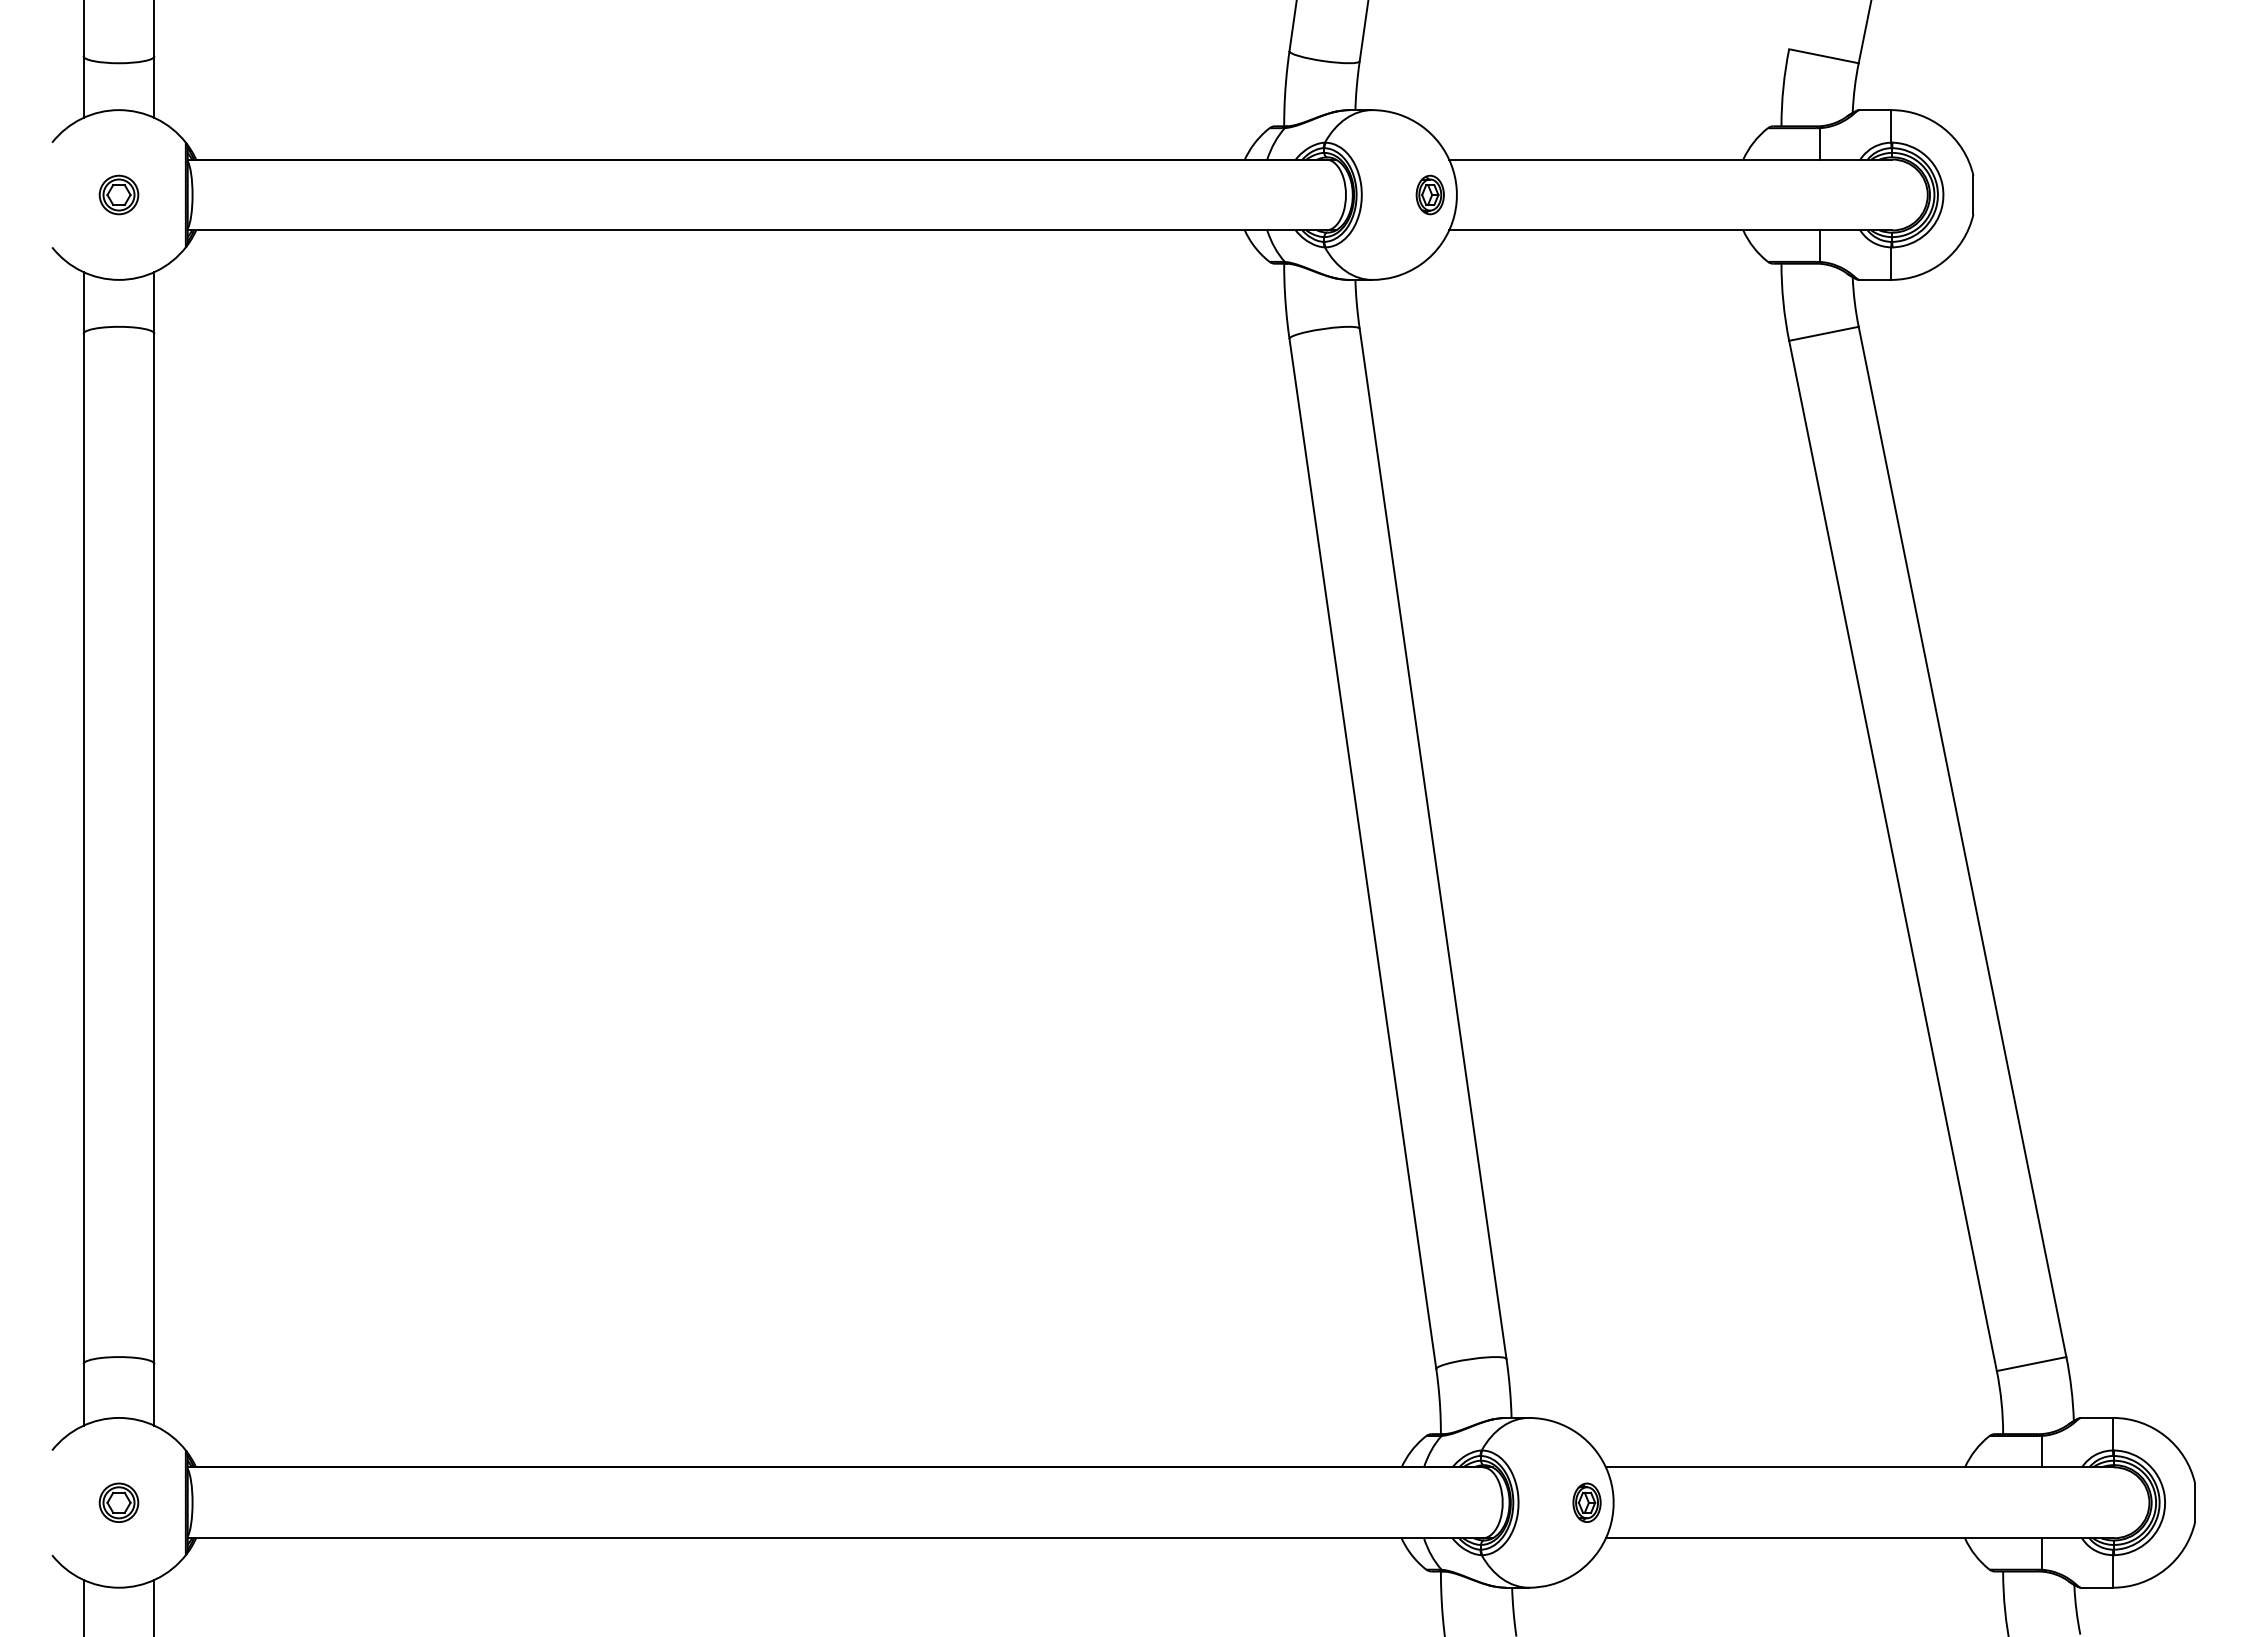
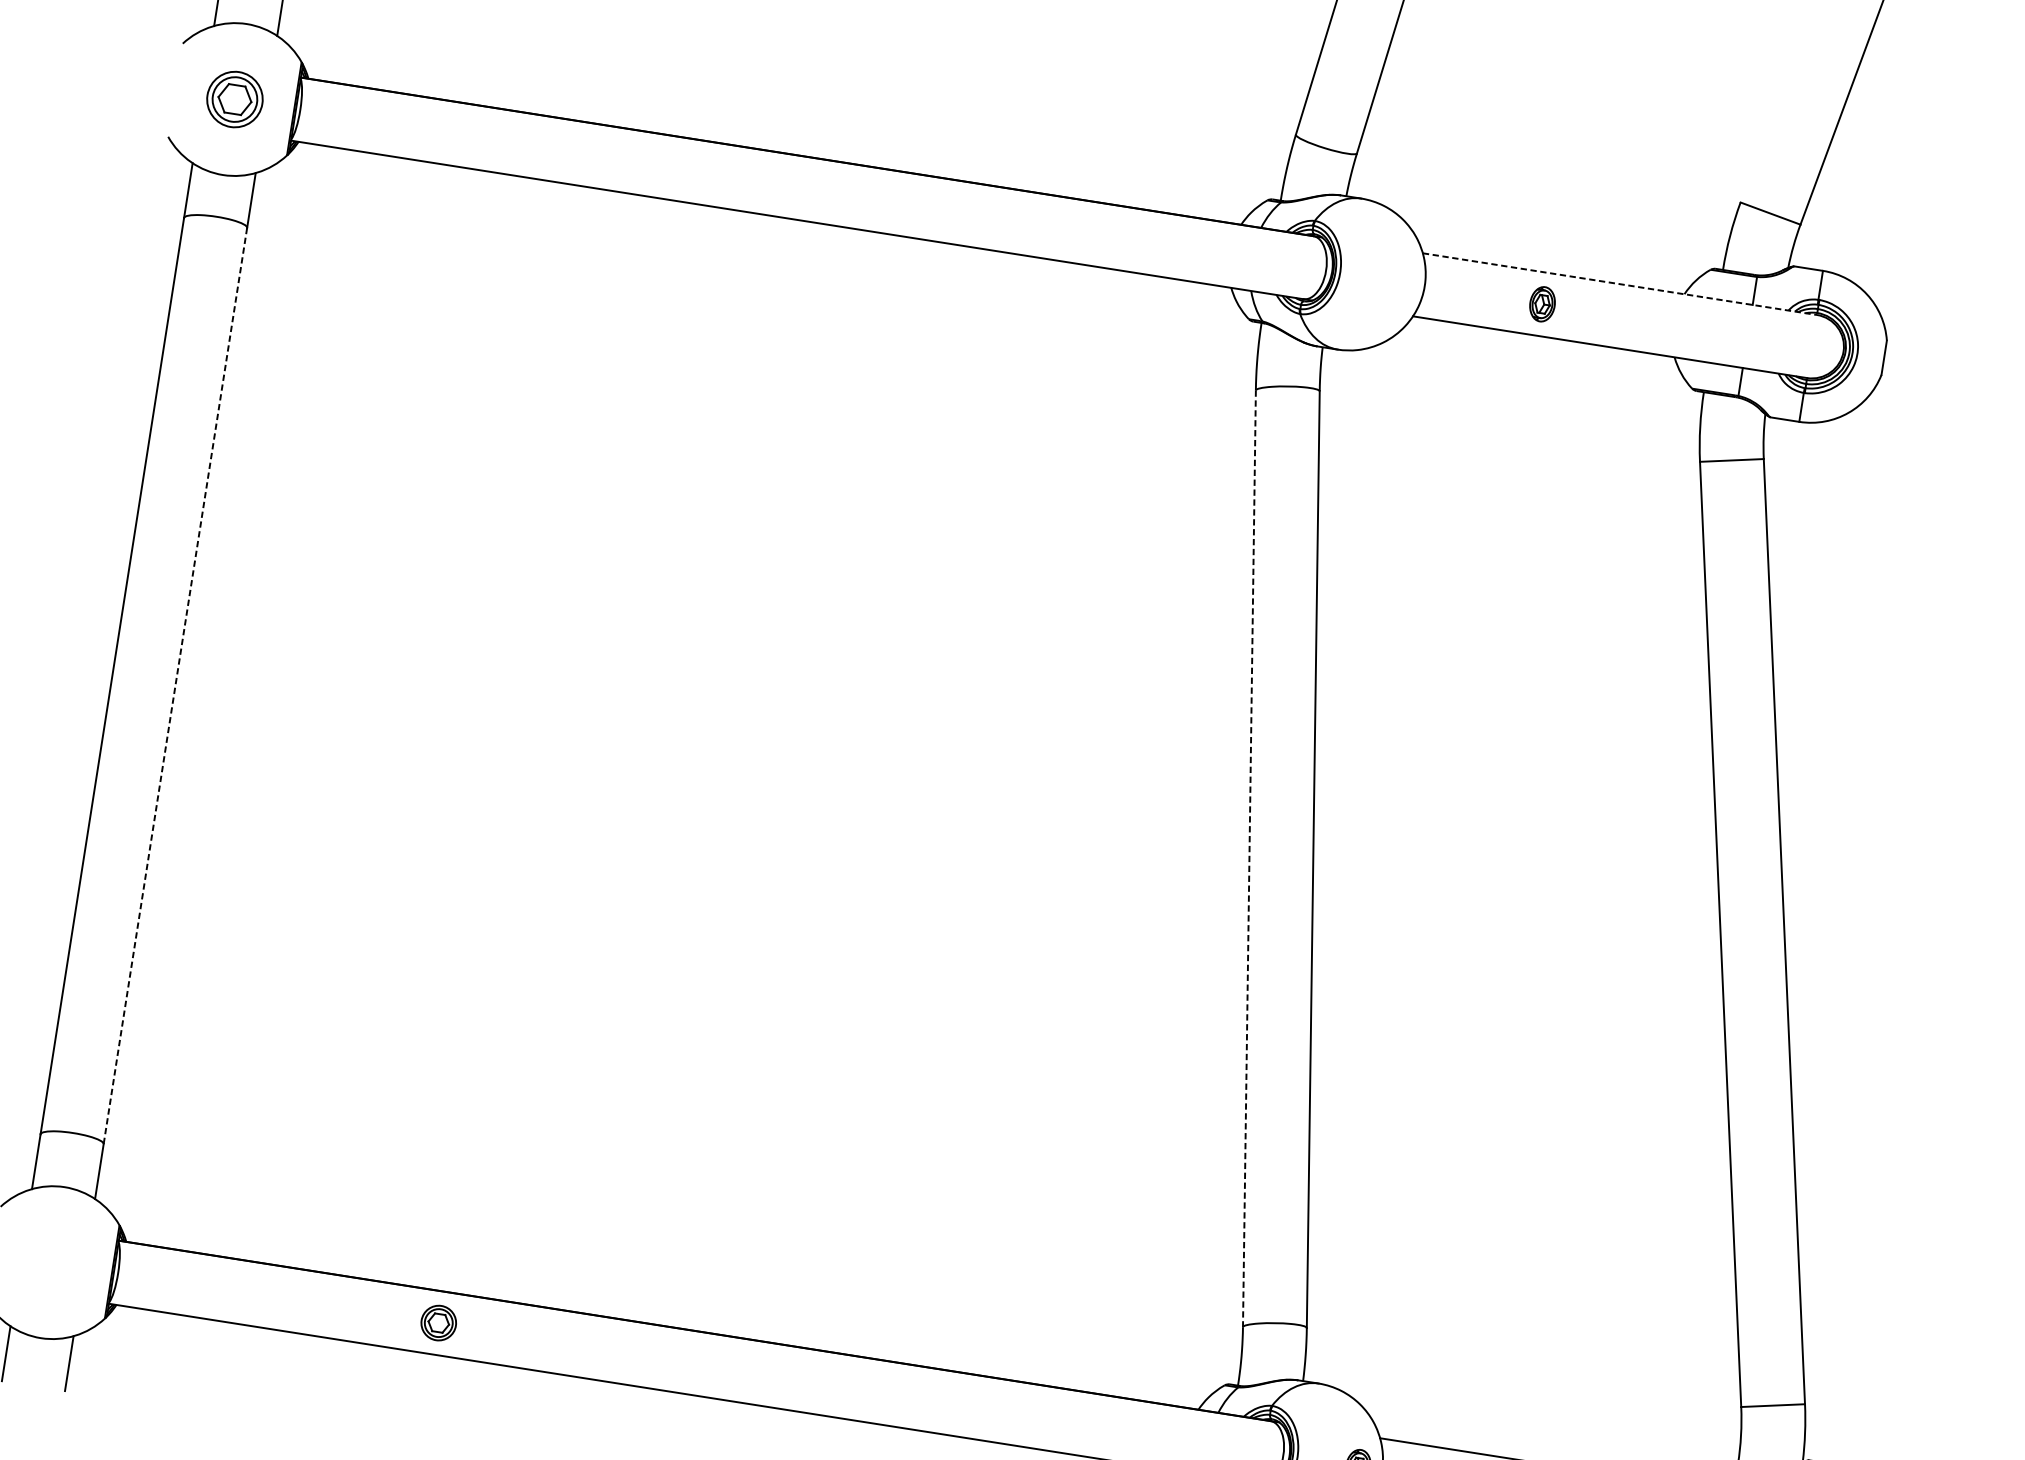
line: (1670, 159) -> (1619, 284), solid -> dashed
part: (118, 194) -> (234, 99), size x1.6
part: (1429, 194) -> (1541, 303), moved
line: (154, 849) -> (175, 686), solid -> dashed
line: (1362, 854) -> (1249, 859), solid -> dashed
part: (118, 1502) -> (438, 1322), moved

